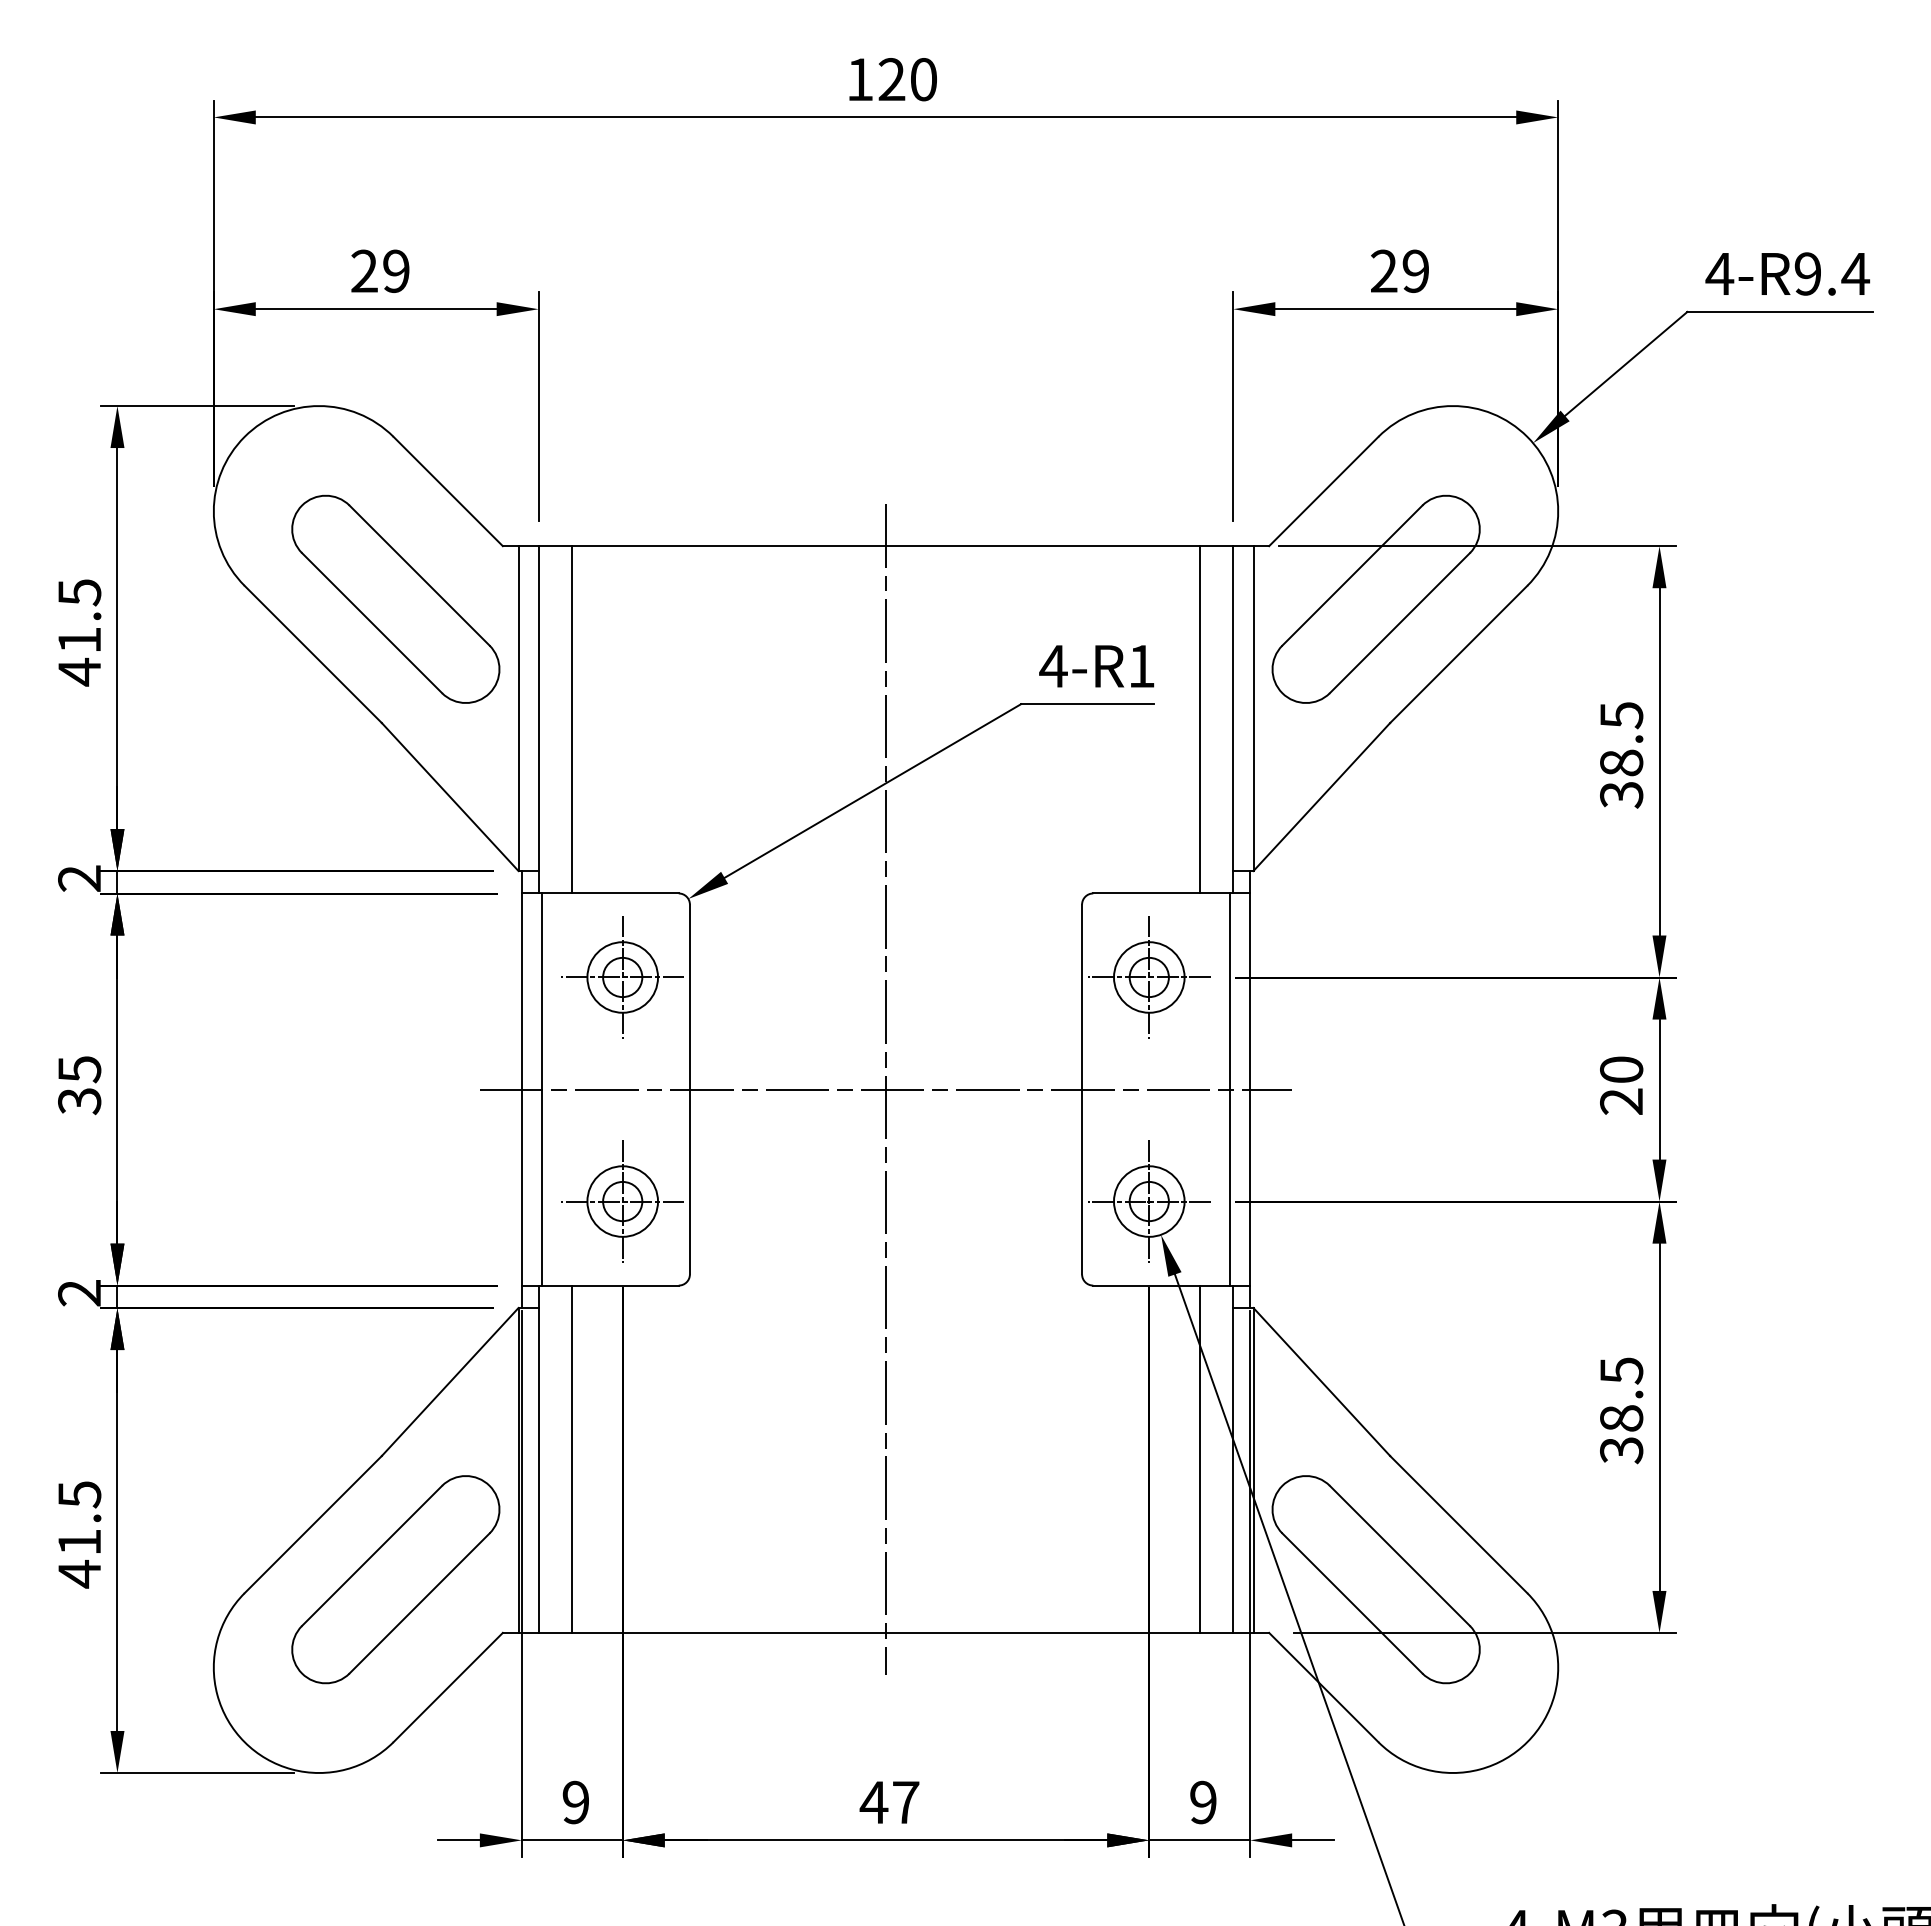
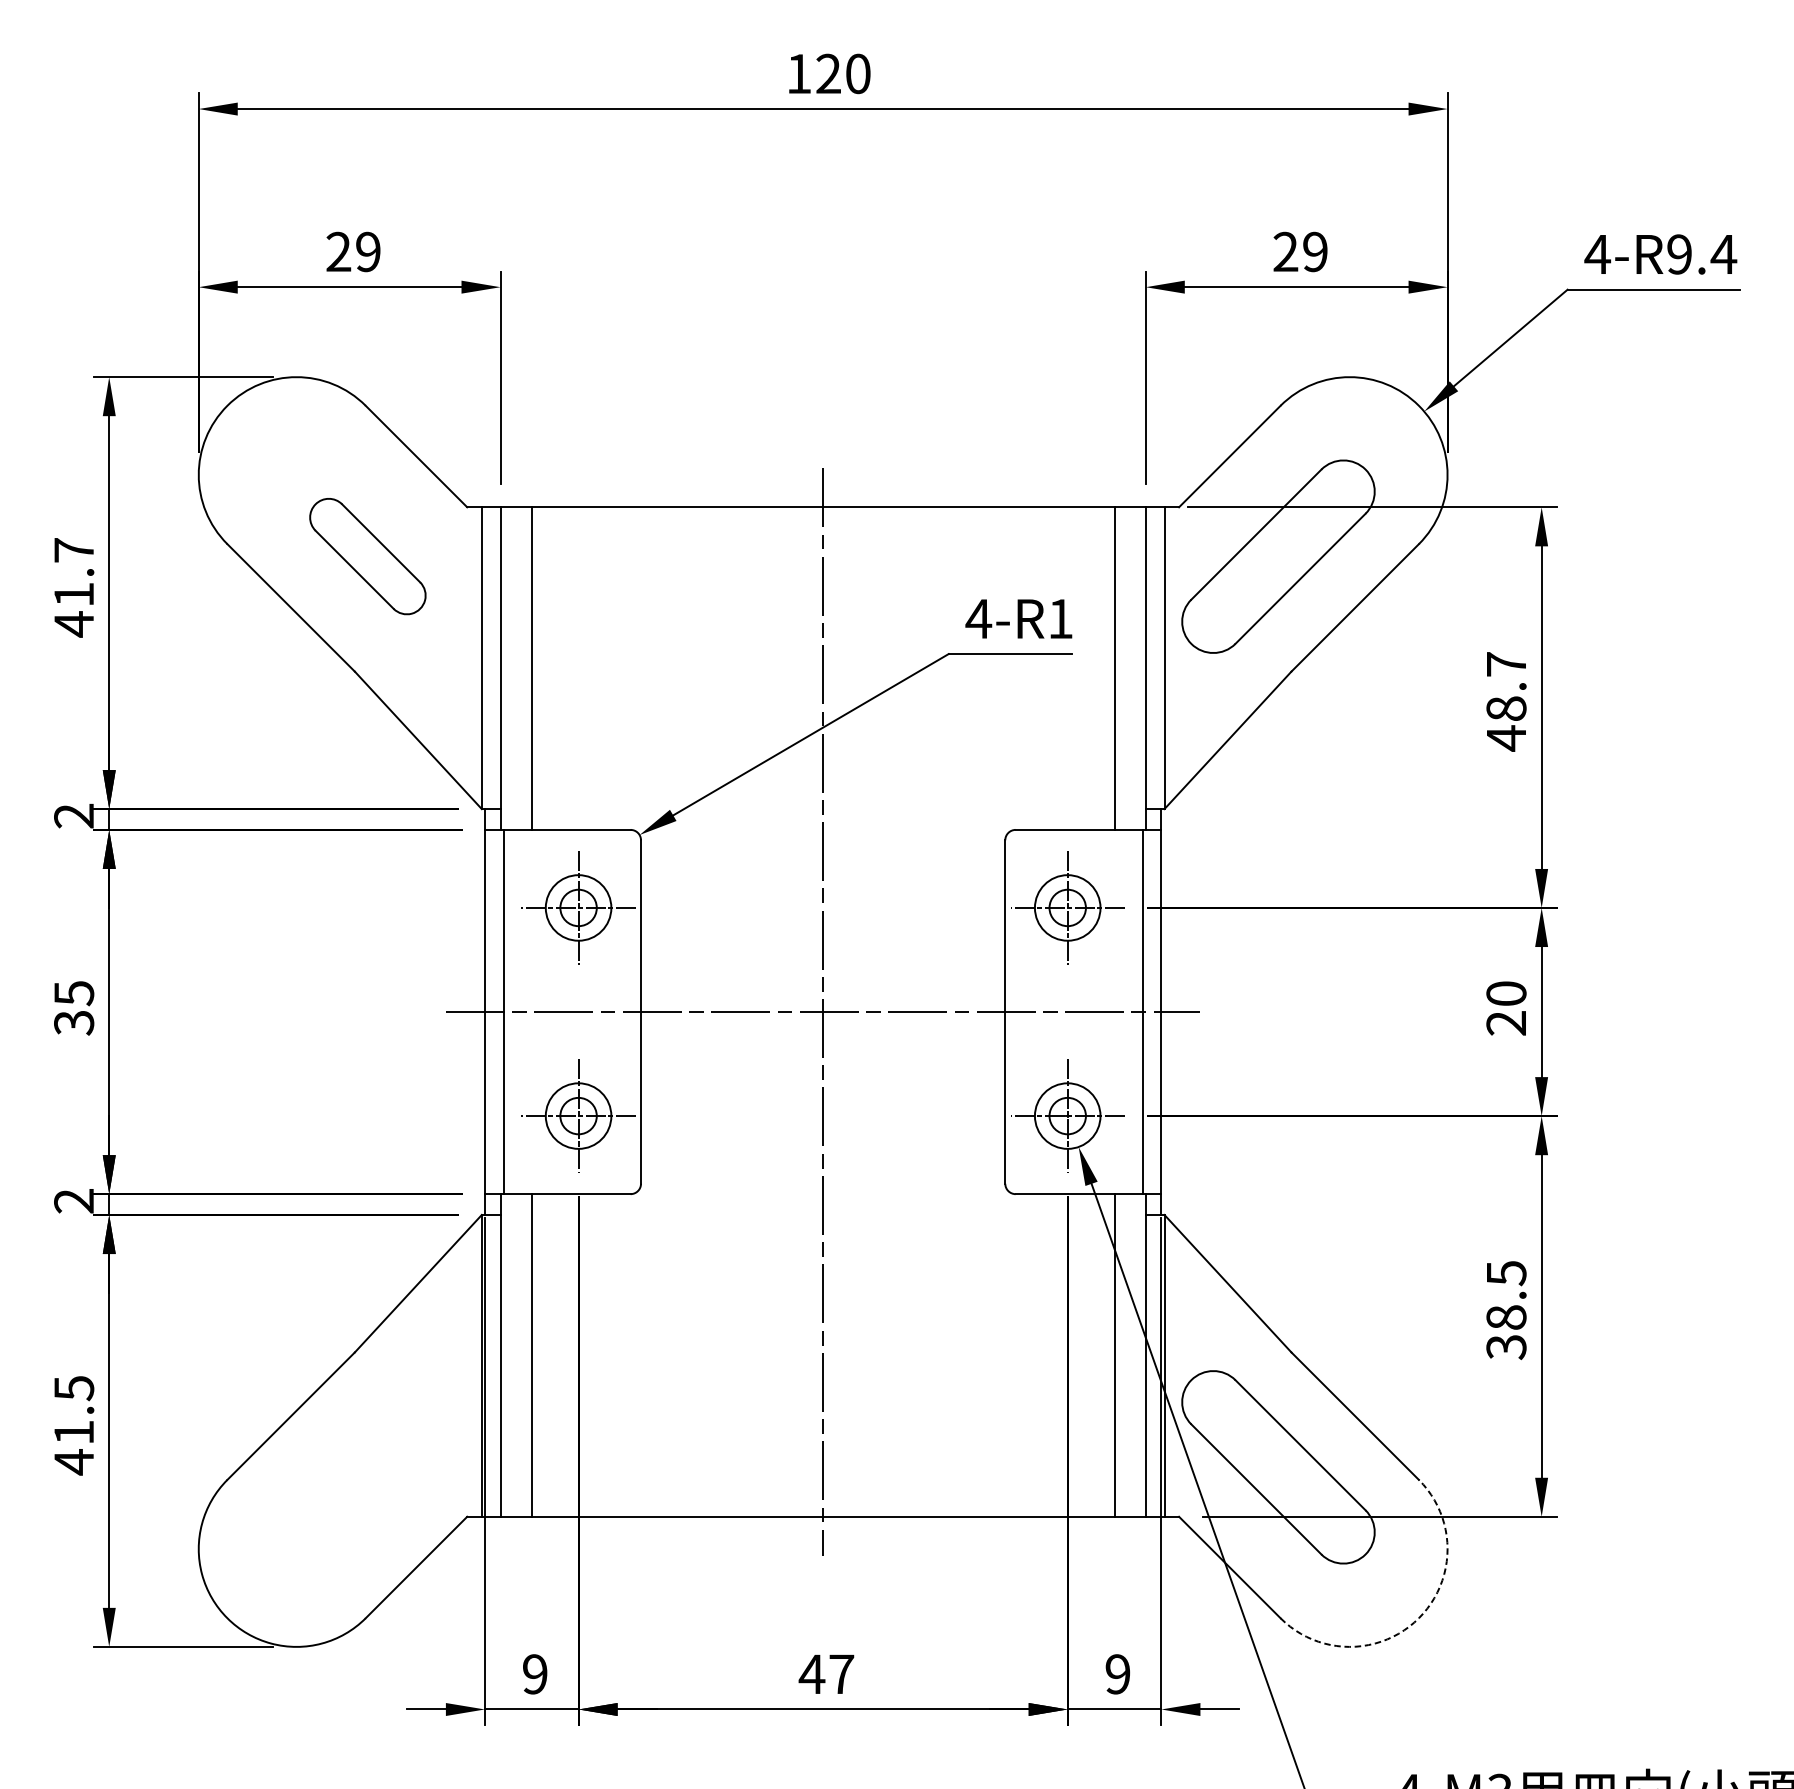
text: (79, 592) -> (73, 550), 41.5 -> 41.7
part: (395, 598) -> (367, 555), size x0.6
text: (1621, 755) -> (1506, 701), 38.5 -> 48.7
part: (395, 1579) -> (367, 1467), removed
arc: (1527, 1742) -> (1419, 1618), solid -> dashed

